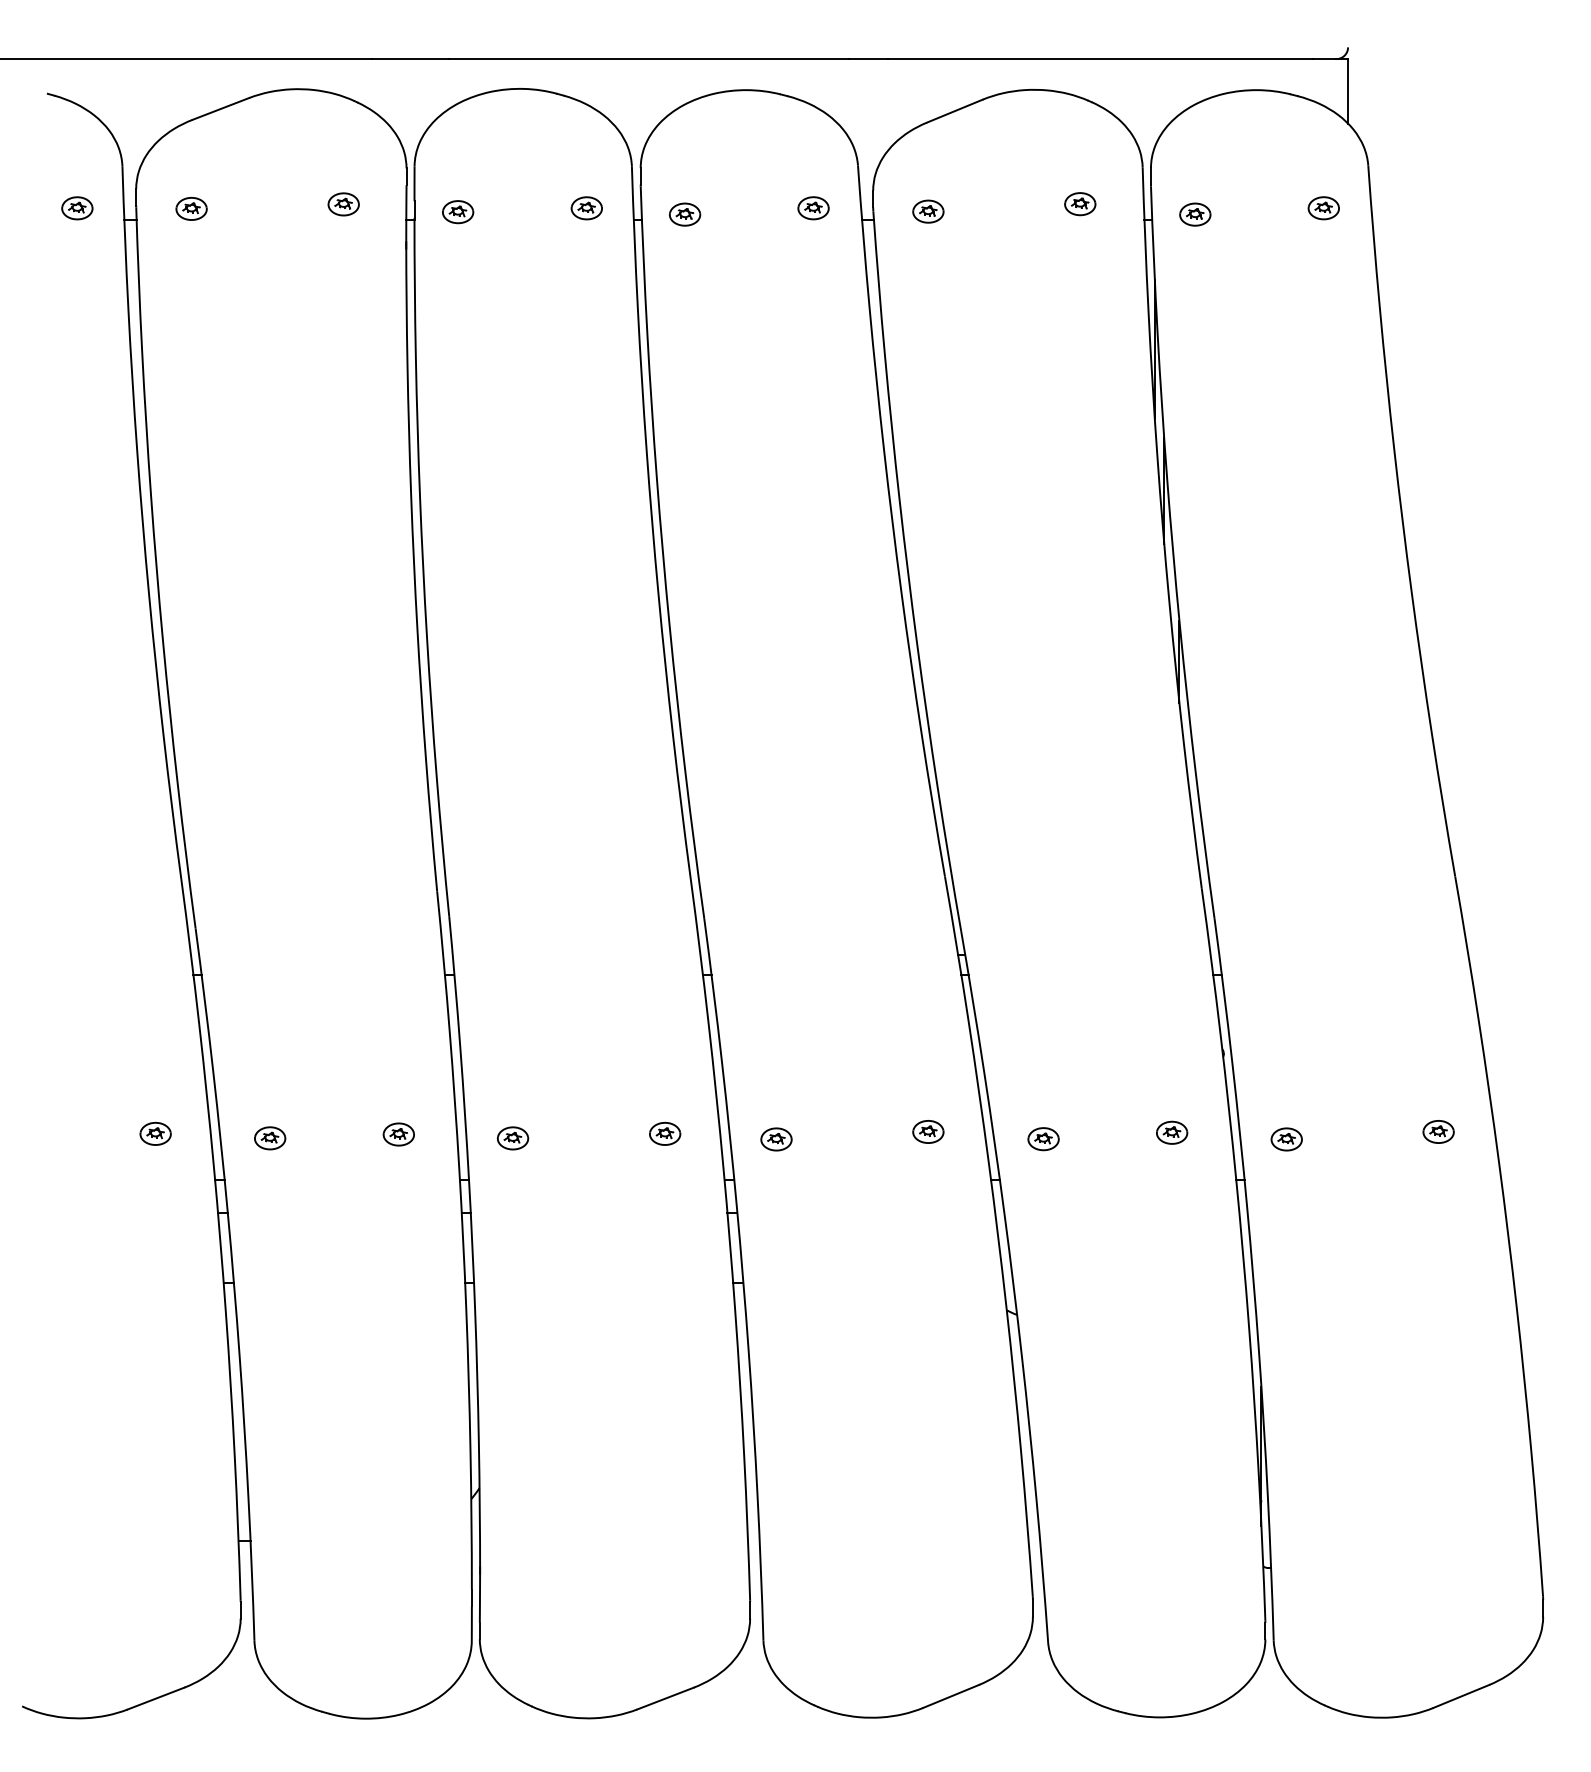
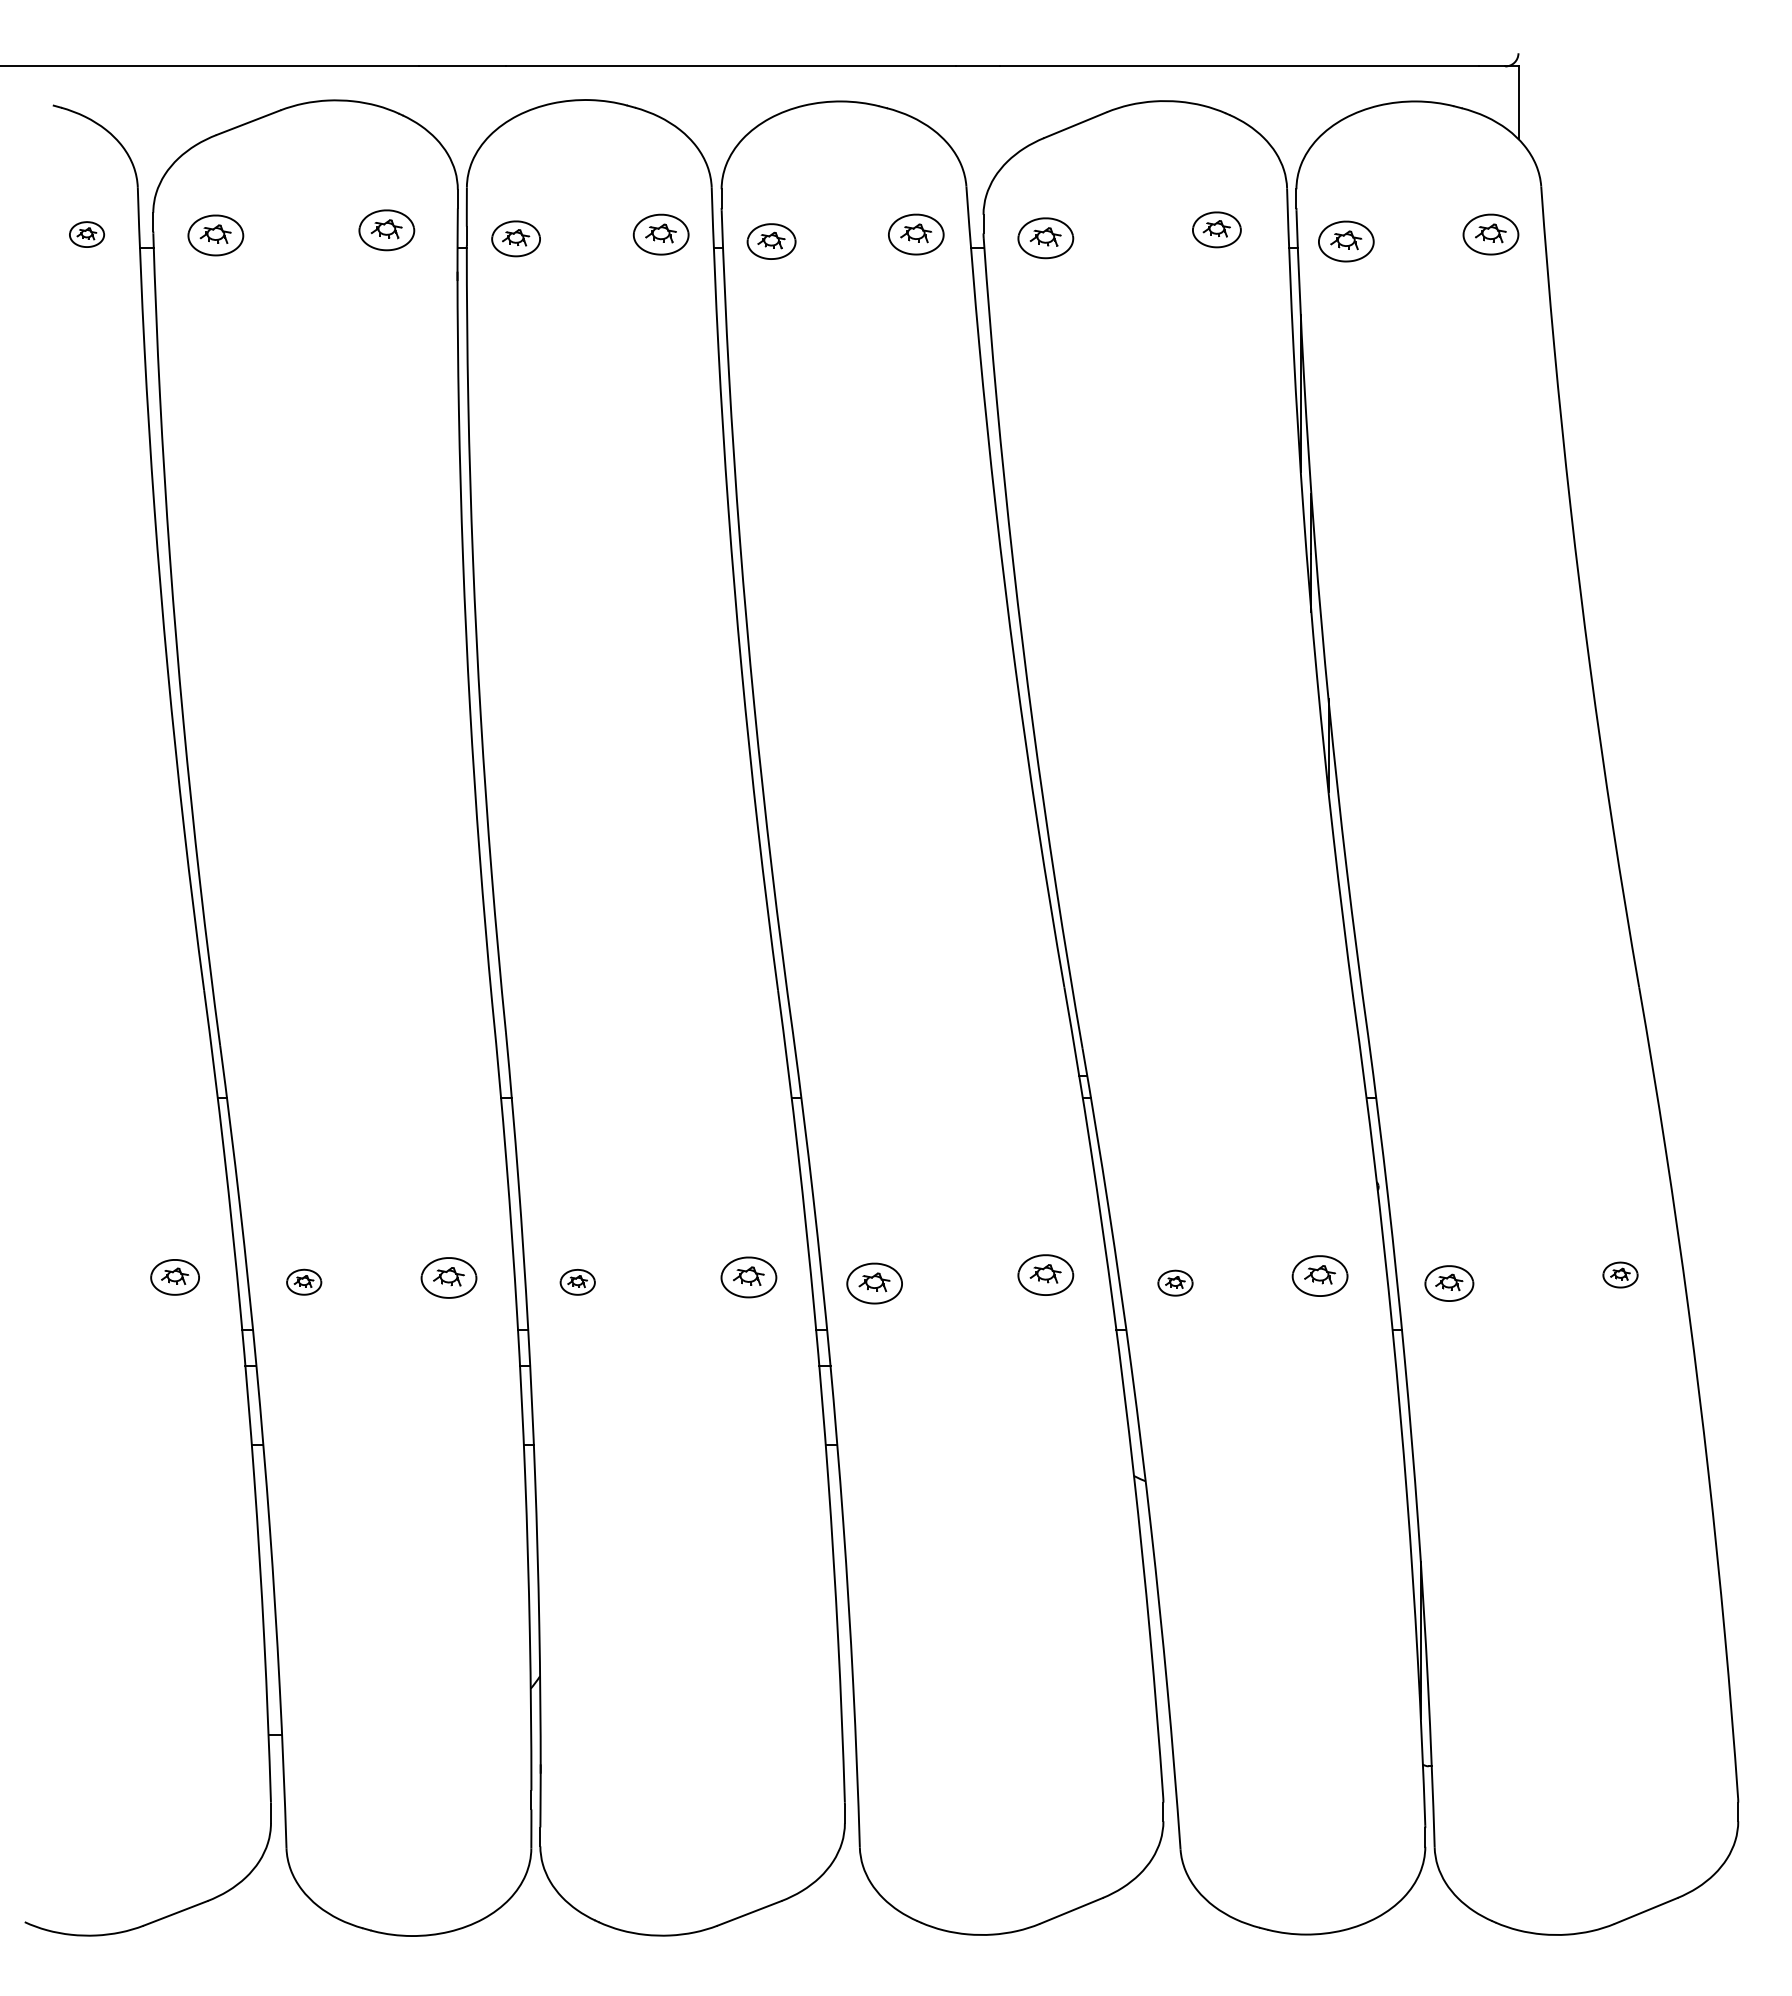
part: (344, 203) -> (387, 229), size x1.6
part: (1080, 203) -> (1216, 229), size x1.4
part: (191, 208) -> (215, 234), size x1.6
part: (586, 208) -> (660, 234), size x1.6
part: (813, 208) -> (916, 234), size x1.6
part: (1324, 208) -> (1491, 234), size x1.6
part: (457, 211) -> (515, 238), size x1.4
part: (928, 211) -> (1045, 238), size x1.6
part: (684, 214) -> (771, 241), size x1.4
part: (1195, 214) -> (1346, 241), size x1.6
part: (928, 1131) -> (1045, 1274), size x1.6
part: (1172, 1132) -> (1320, 1275), size x1.6
part: (155, 1133) -> (175, 1276), size x1.4
part: (665, 1133) -> (749, 1276), size x1.6
part: (399, 1134) -> (449, 1277), size x1.6
part: (776, 1139) -> (874, 1283), size x1.6
part: (1286, 1139) -> (1449, 1283), size x1.4

